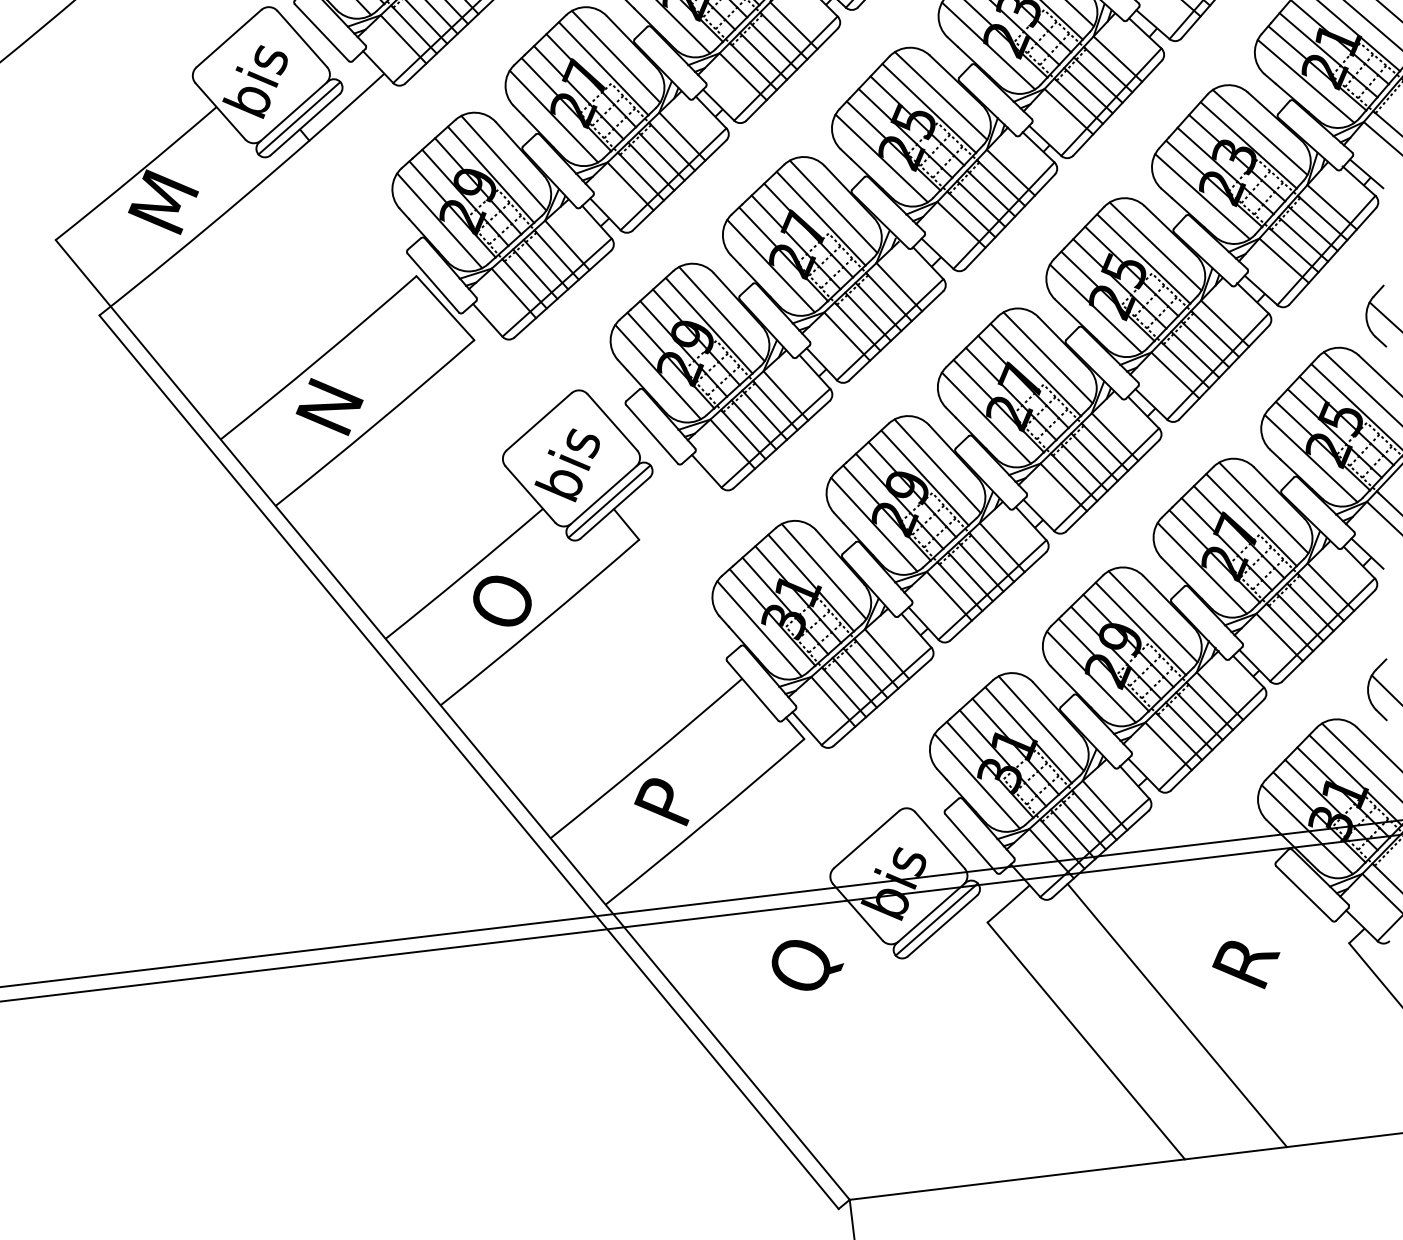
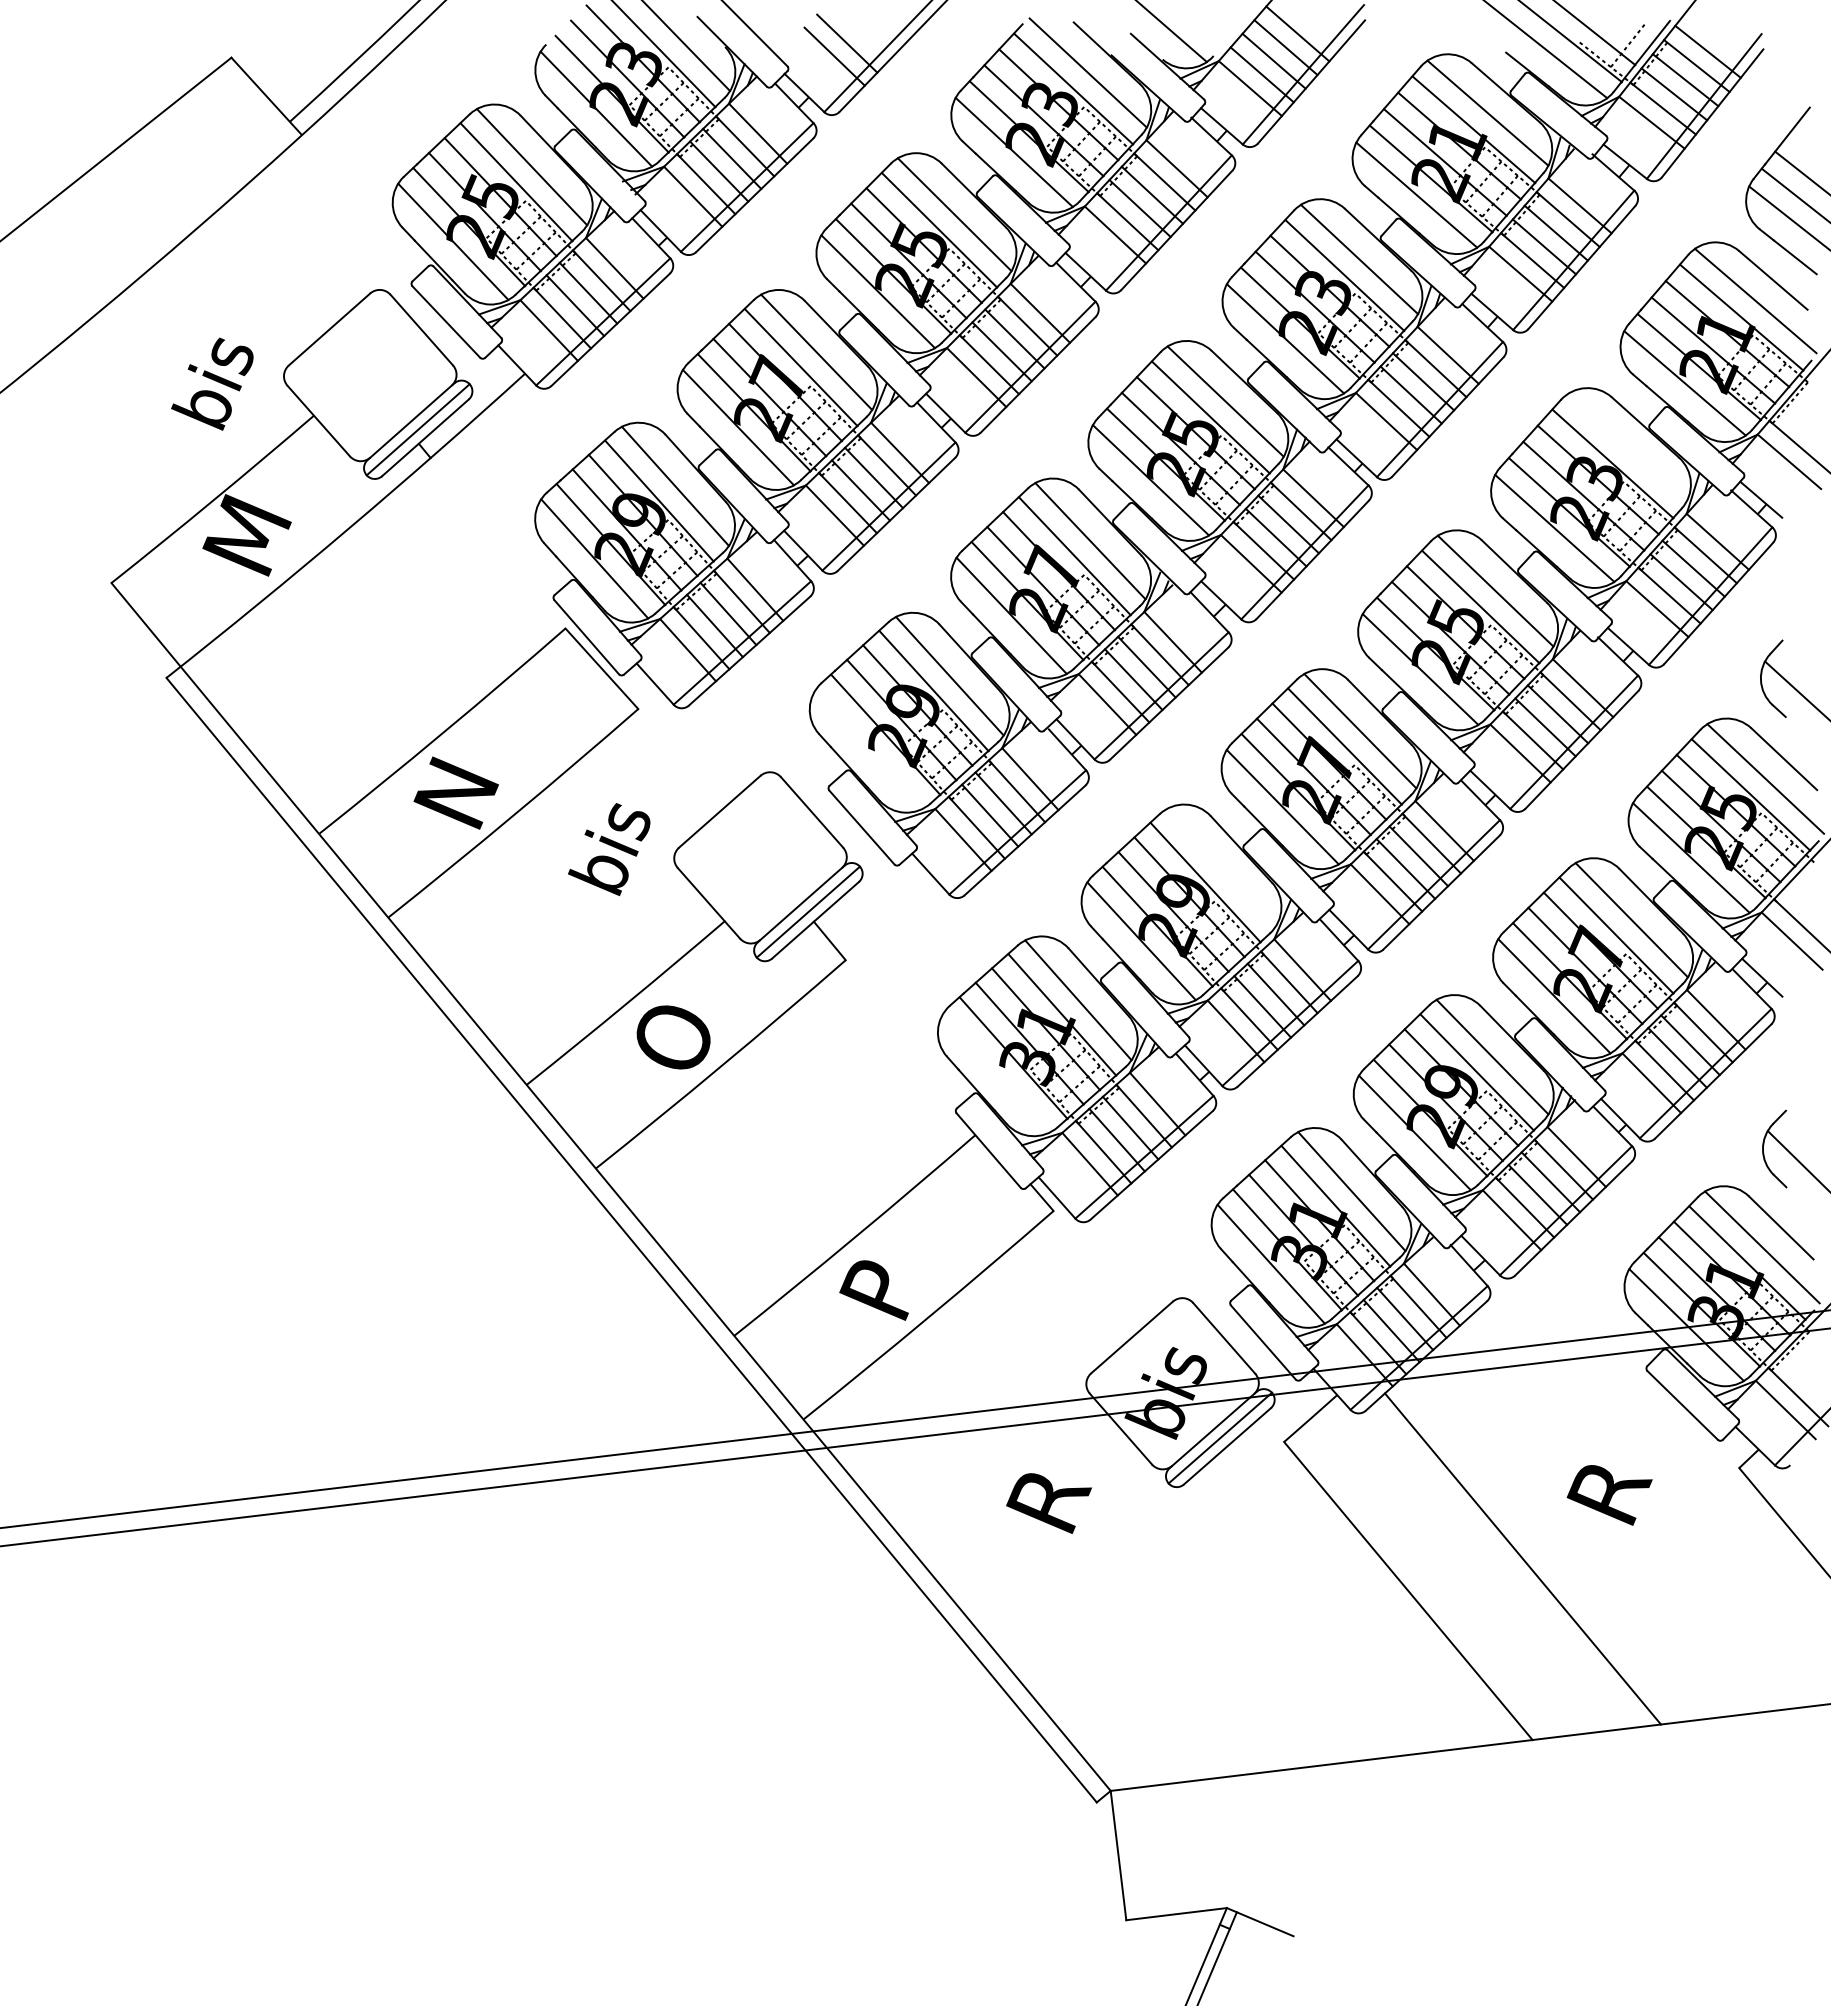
text: (255, 81) -> (212, 383), moved
line: (1259, 132) -> (1626, 447), removed
line: (658, 371) -> (869, 748), removed
text: (567, 465) -> (609, 849), moved
line: (937, 466) -> (1221, 867), removed
line: (759, 628) -> (997, 1072), removed
text: (805, 967) -> (1054, 1498), Q -> R

